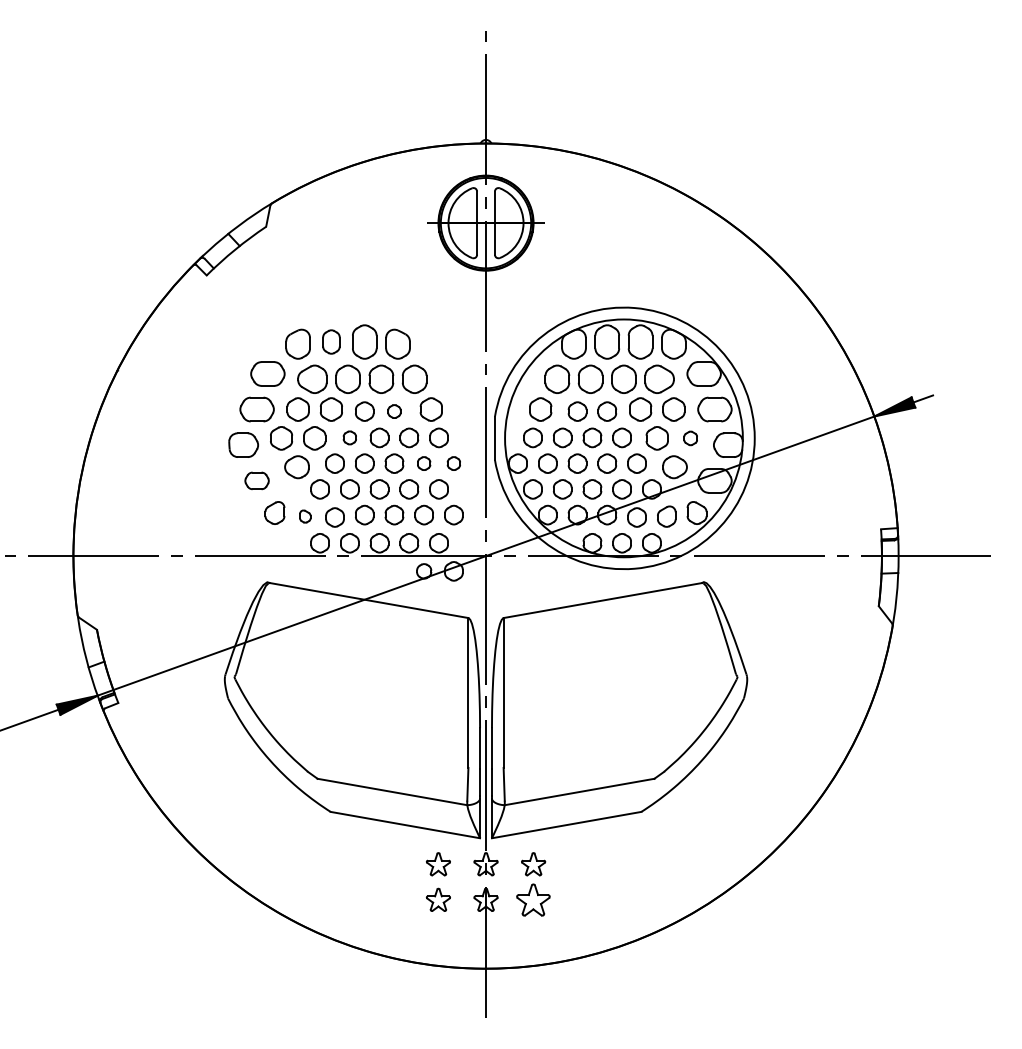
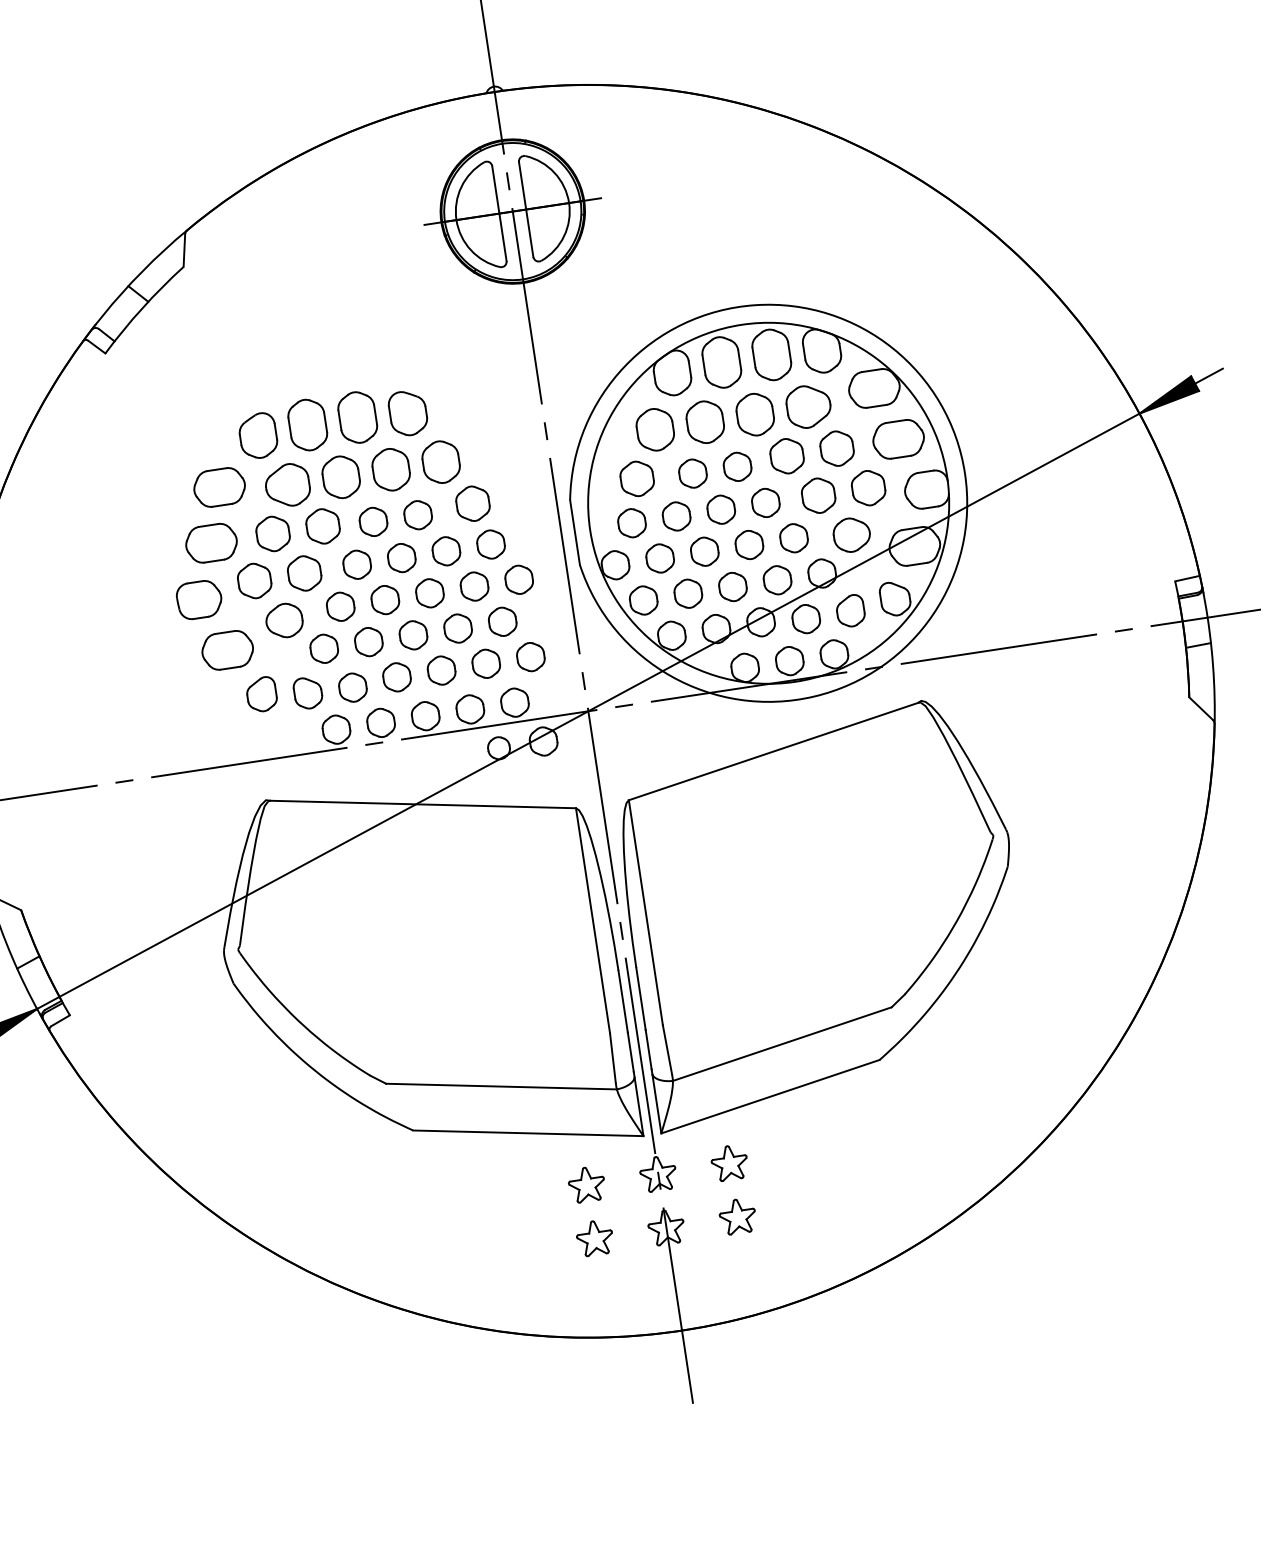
part: (331, 341) -> (307, 424), size x1.43
part: (394, 411) -> (418, 515), size x1.43
part: (349, 437) -> (356, 564), size x1.43
part: (690, 438) -> (868, 488), size x1.67
part: (423, 463) -> (473, 586), size x1.43
part: (453, 463) -> (518, 579), size x1.43
part: (256, 480) -> (226, 649), size x1.43
part: (305, 516) -> (308, 692), size x1.67
part: (533, 899) -> (737, 1215), size x0.71

